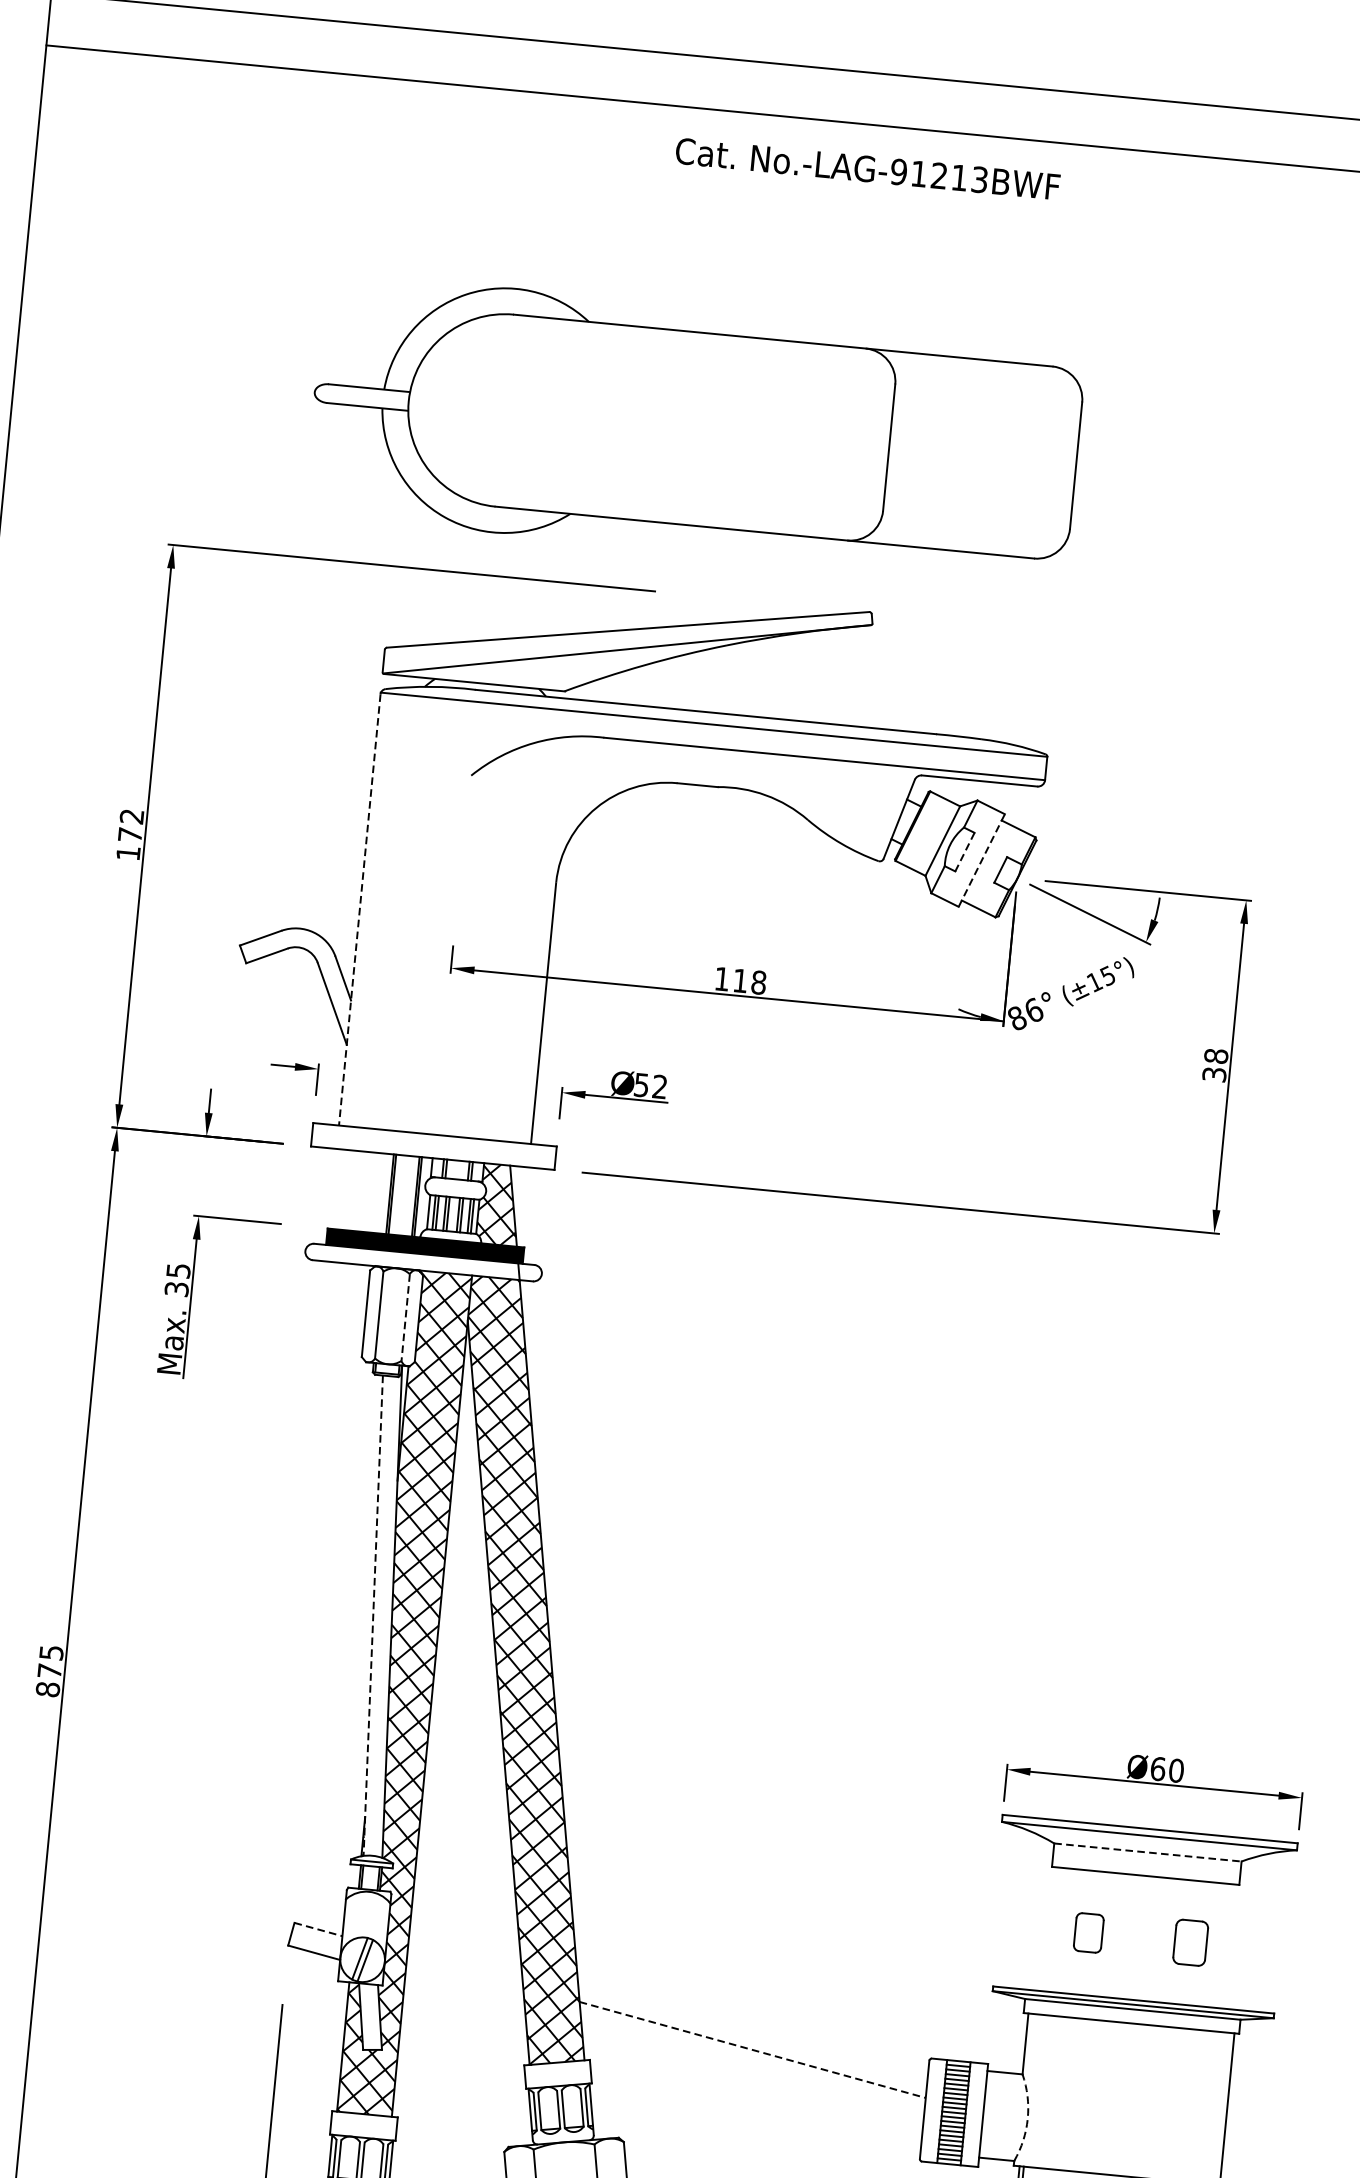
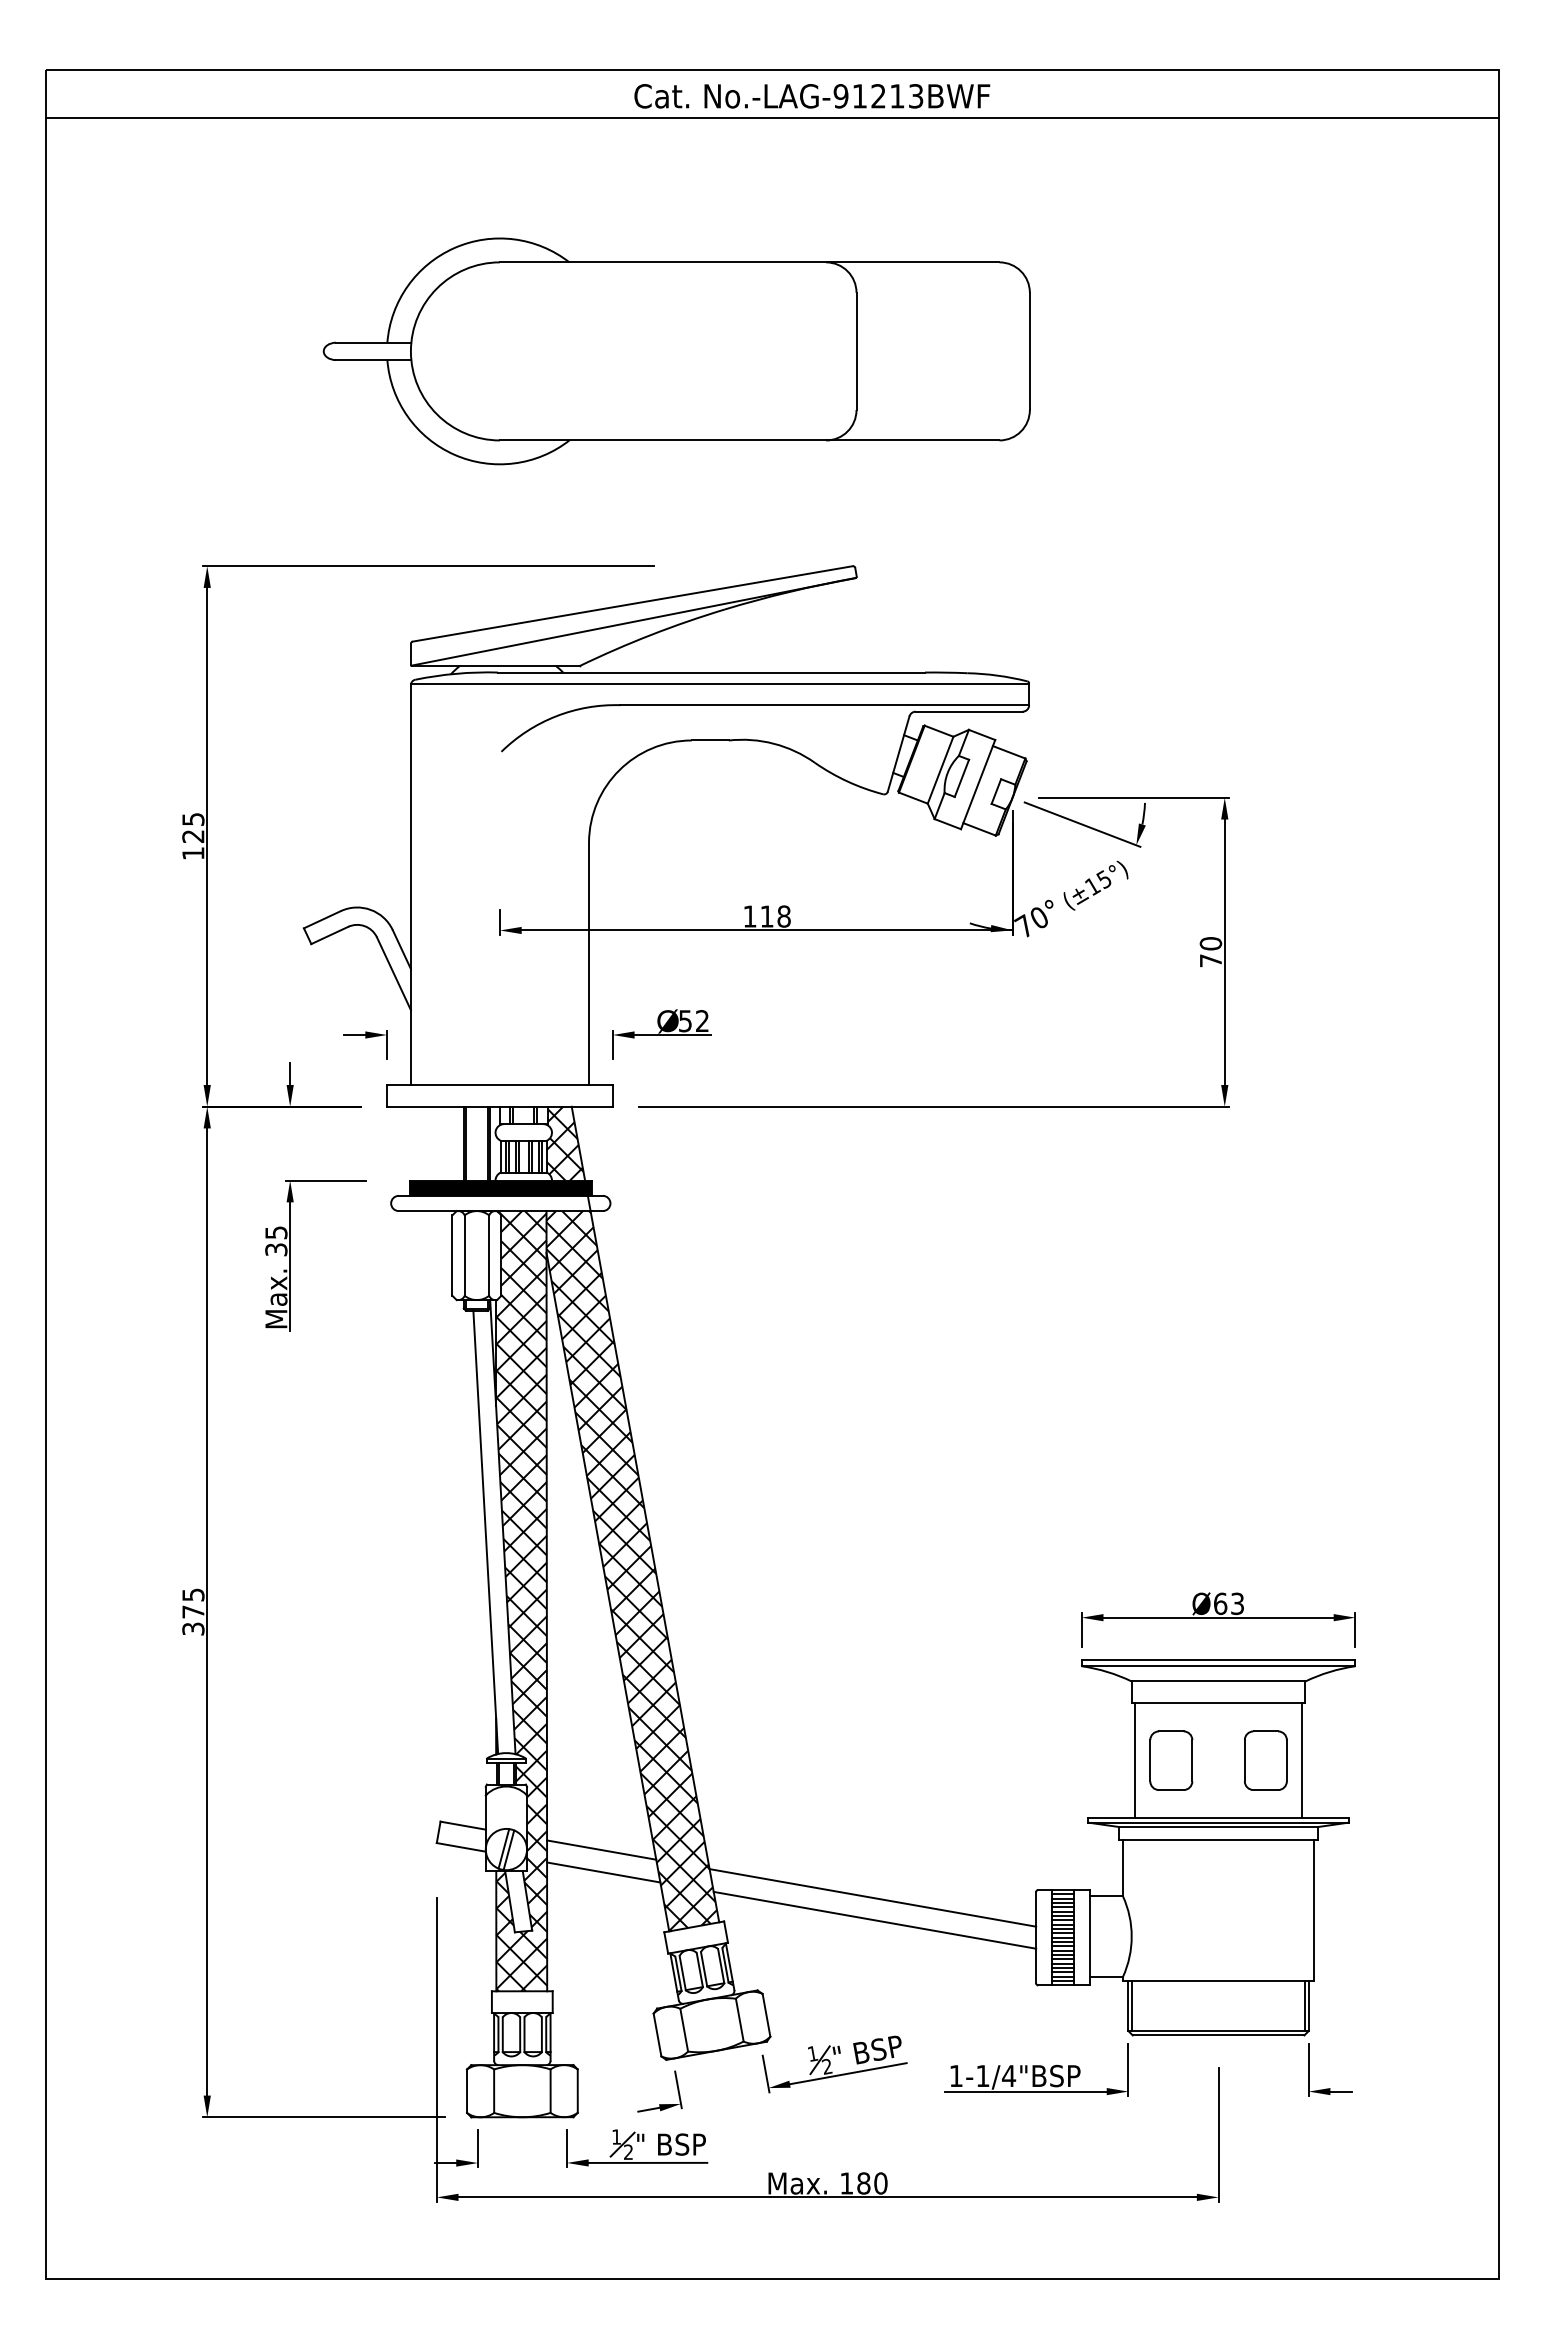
text: (868, 169) -> (812, 96), moved
part: (695, 429) -> (676, 351), moved
text: (131, 825) -> (193, 827), 172 -> 125
line: (964, 852) -> (961, 778), dashed -> solid
line: (982, 860) -> (978, 784), dashed -> solid
line: (359, 910) -> (410, 885), dashed -> solid
text: (1025, 1013) -> (1031, 921), 86° -> 70°
text: (1214, 1065) -> (1210, 952), 38 -> 70
line: (405, 1318) -> (489, 1256), dashed -> solid
line: (372, 1615) -> (485, 1532), dashed -> solid
text: (48, 1688) -> (193, 1628), 875 -> 375
text: (1176, 1770) -> (1237, 1603), Ø60 -> Ø63
line: (1147, 1852) -> (1218, 1681), dashed -> solid
line: (1049, 1928) -> (1134, 1760), added
line: (318, 1929) -> (463, 1825), dashed -> solid
part: (1088, 1932) -> (1171, 1760), size x1.67
part: (1190, 1942) -> (1265, 1760), size x1.43
line: (1230, 1946) -> (1302, 1760), added
line: (465, 1969) -> (601, 1849), added
line: (464, 1994) -> (603, 1872), added
line: (752, 2049) -> (872, 1897), dashed -> solid
line: (752, 2073) -> (874, 1919), added
arc: (1027, 2118) -> (1131, 1936), dashed -> solid

